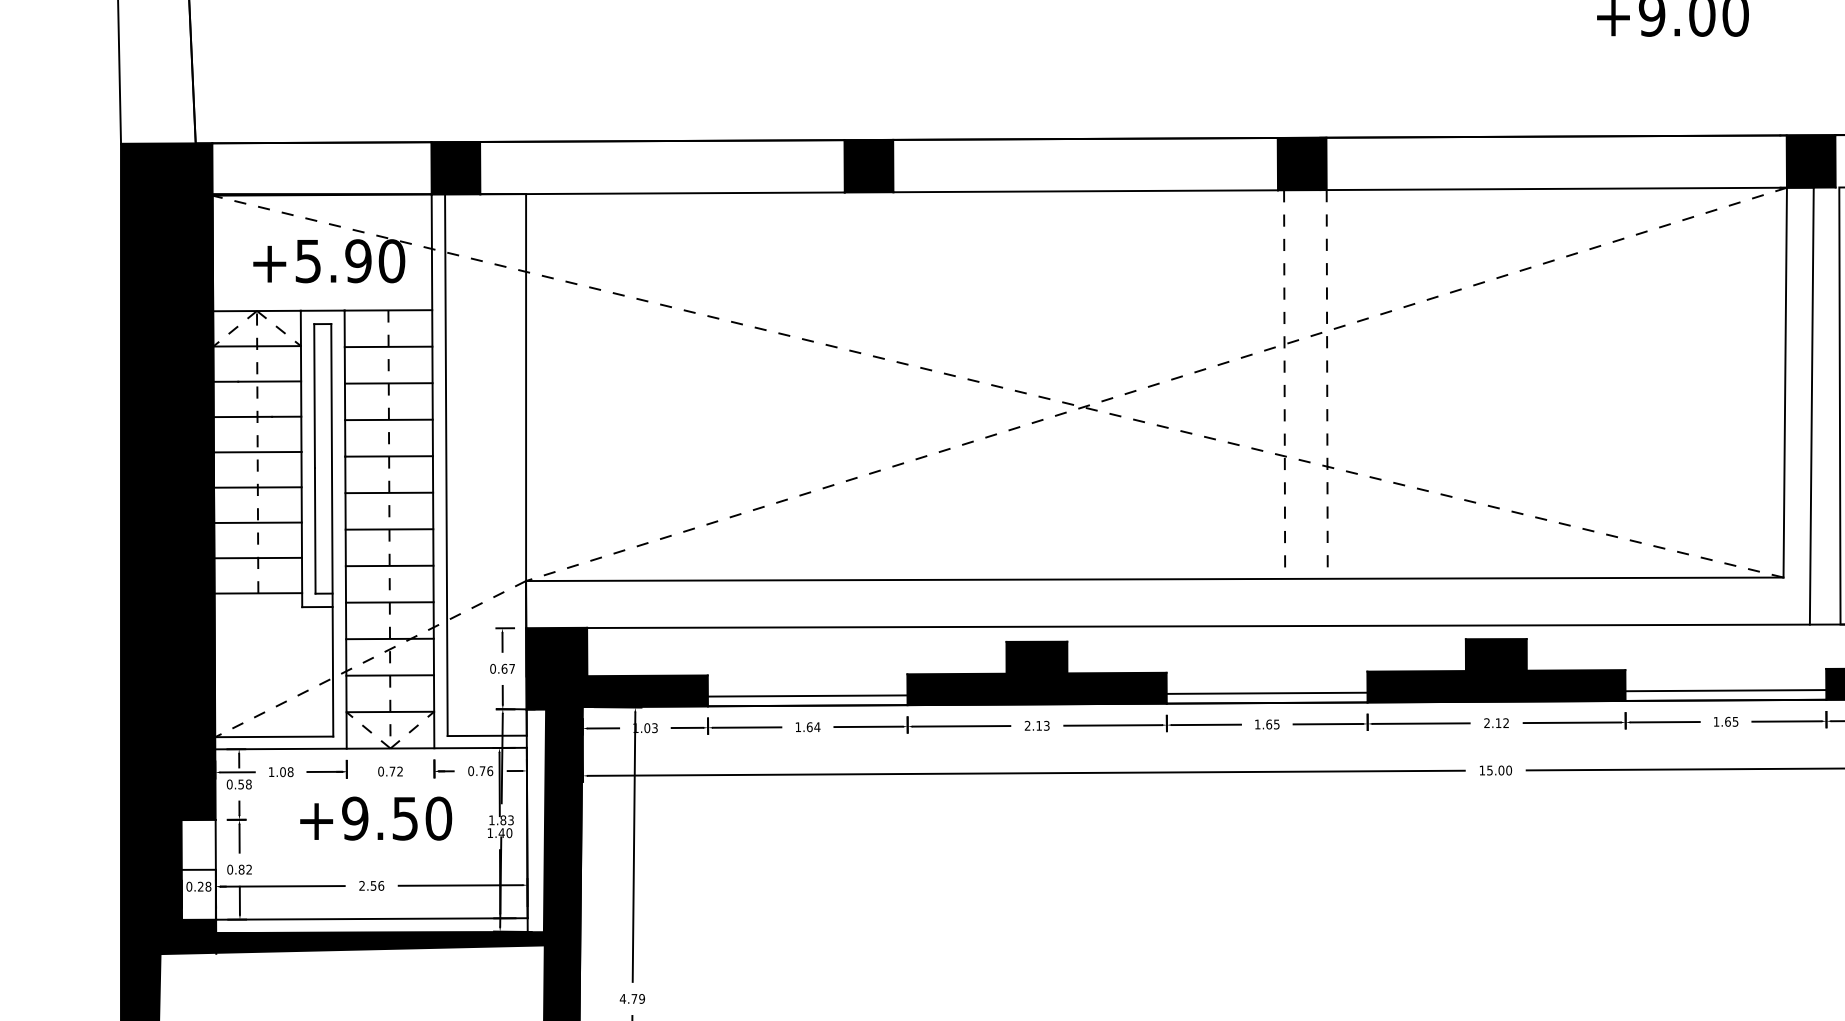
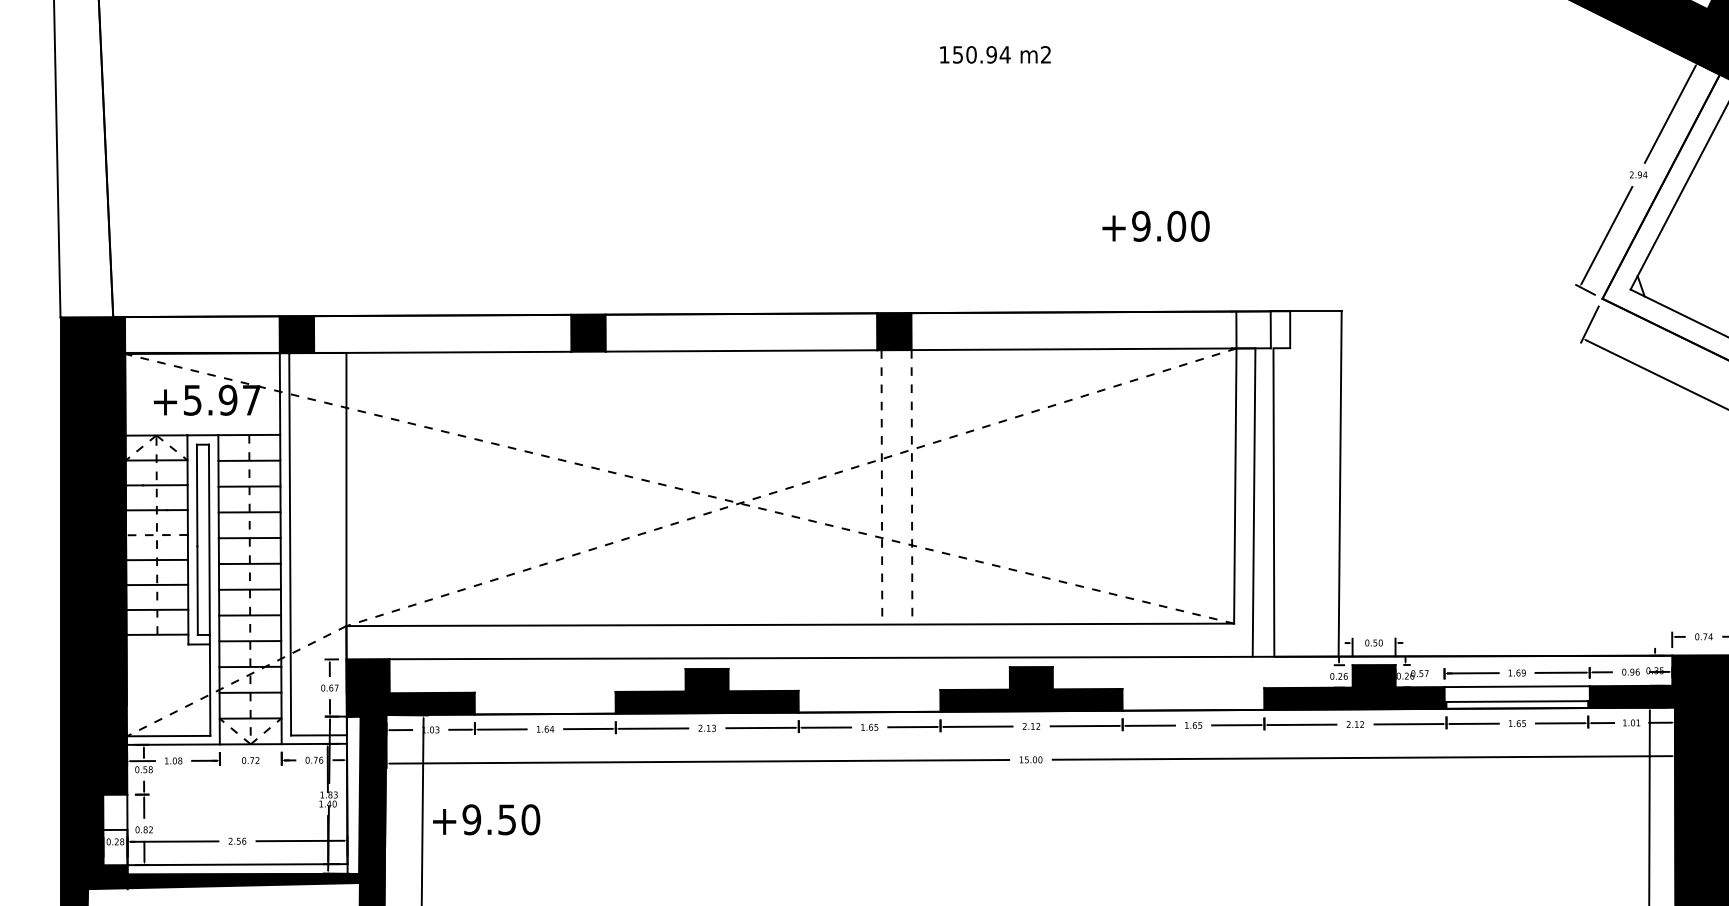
fill: (1811, 160) -> (1253, 329), removed
text: (391, 260) -> (251, 399), +5.90 -> +5.97
line: (256, 452) -> (156, 535), solid -> dashed
line: (1726, 690) -> (1193, 703), removed
line: (1267, 692) -> (869, 704), removed
line: (806, 694) -> (544, 706), removed
text: (375, 818) -> (486, 819), moved

